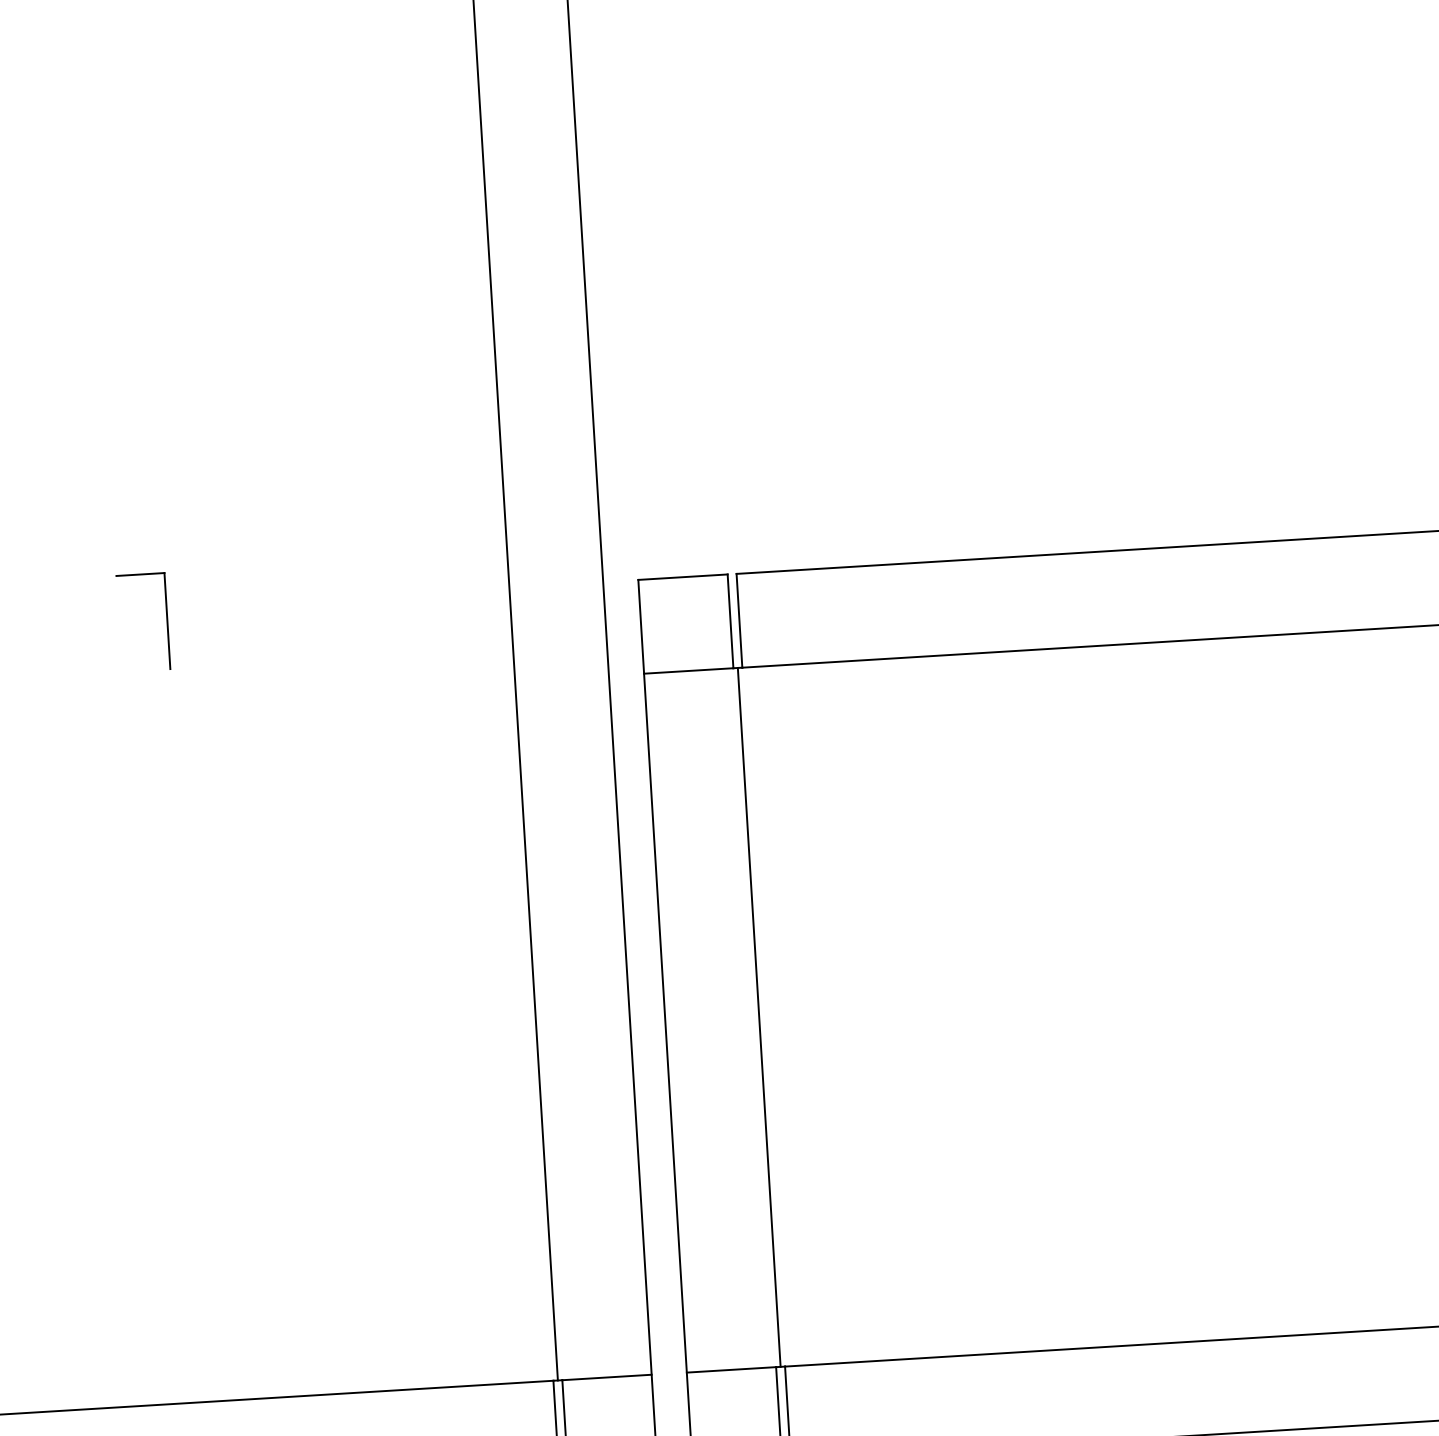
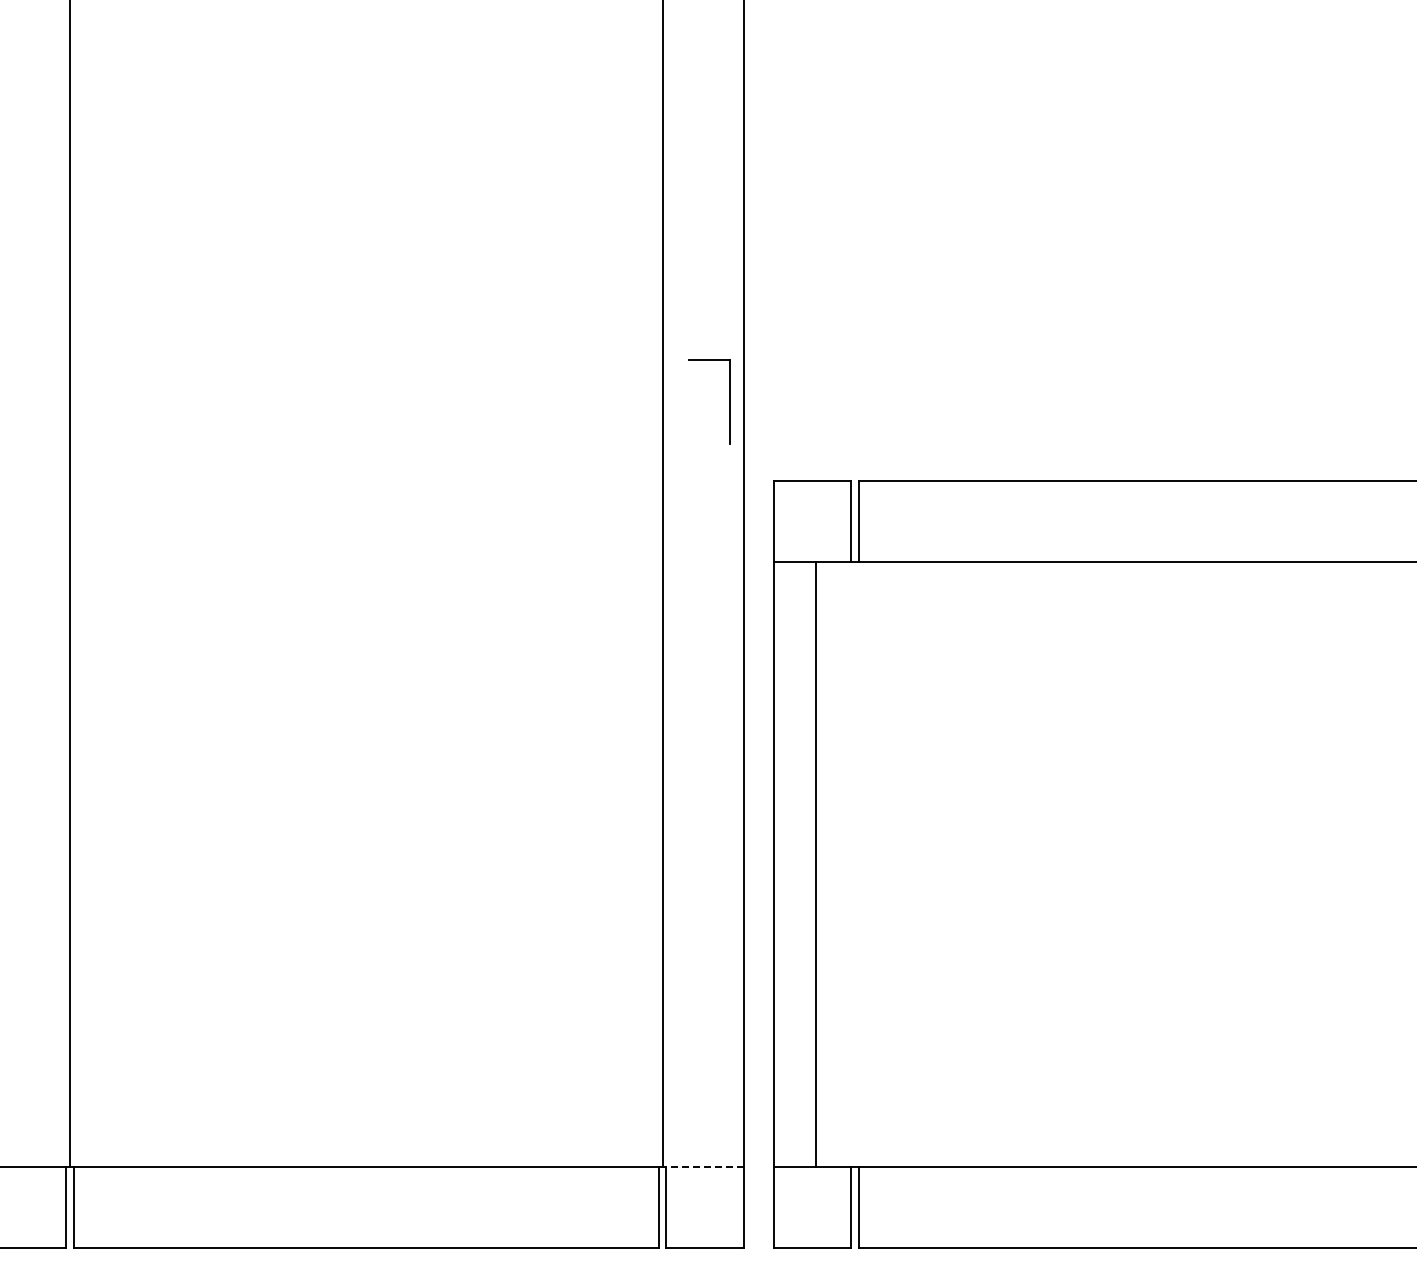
part: (166, 620) -> (729, 401), moved
line: (759, 1017) -> (816, 864), moved
line: (607, 1377) -> (705, 1166), solid -> dashed

